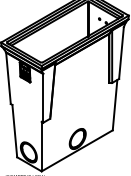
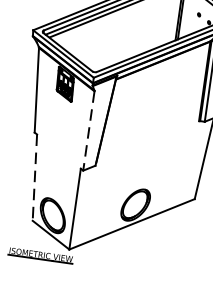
line: (43, 98) -> (89, 131), solid -> dashed
line: (14, 131) -> (34, 178), solid -> dashed

